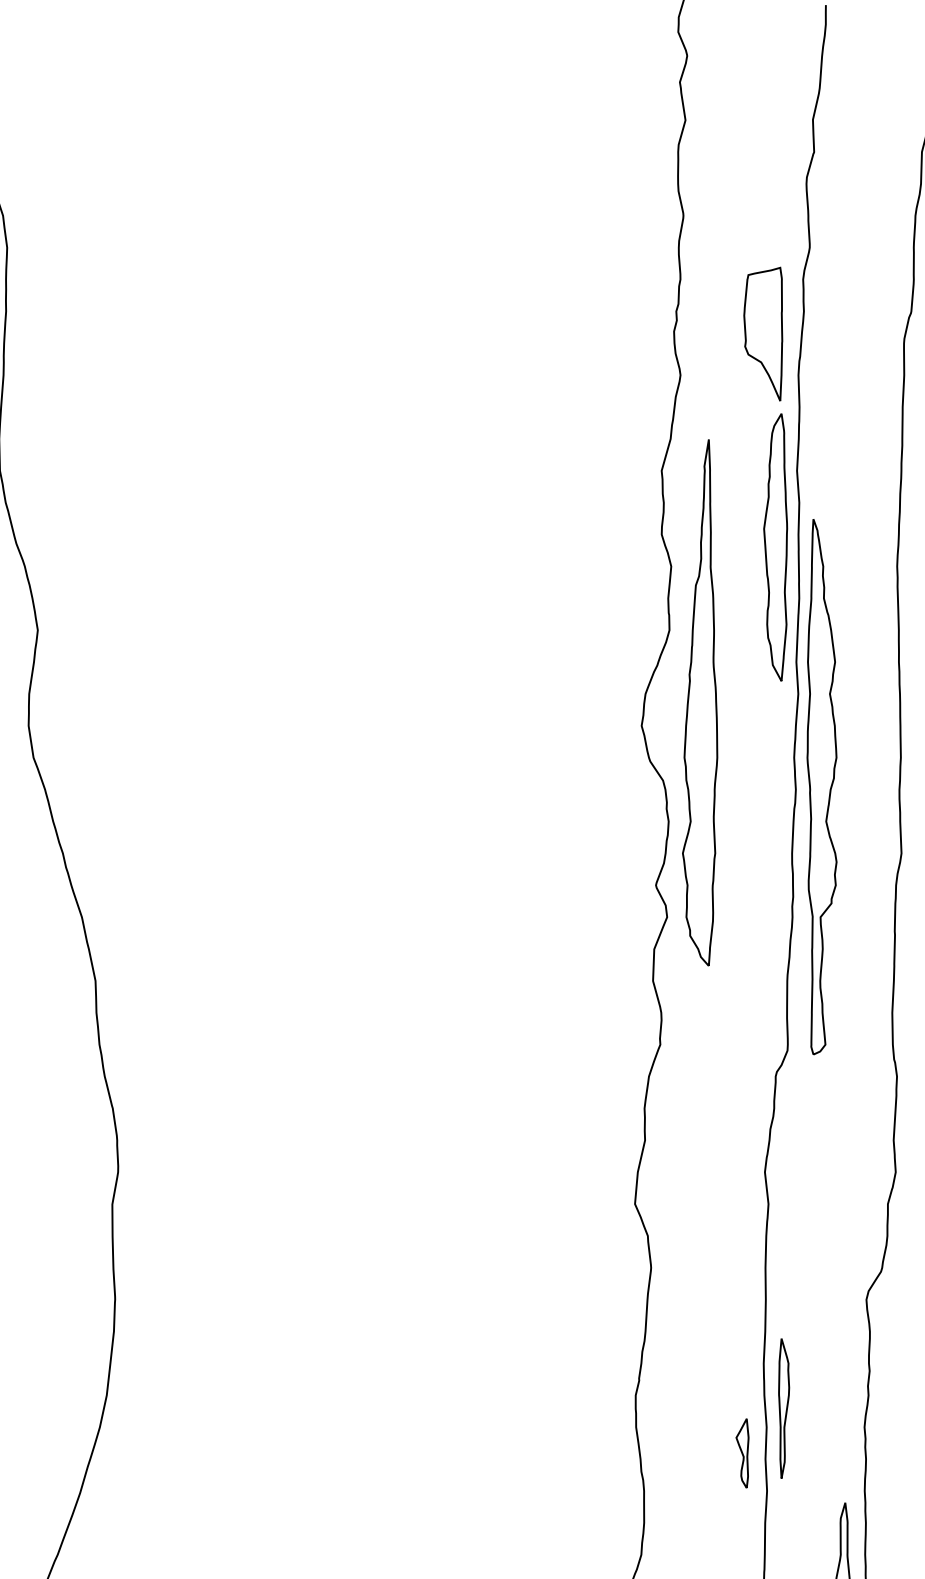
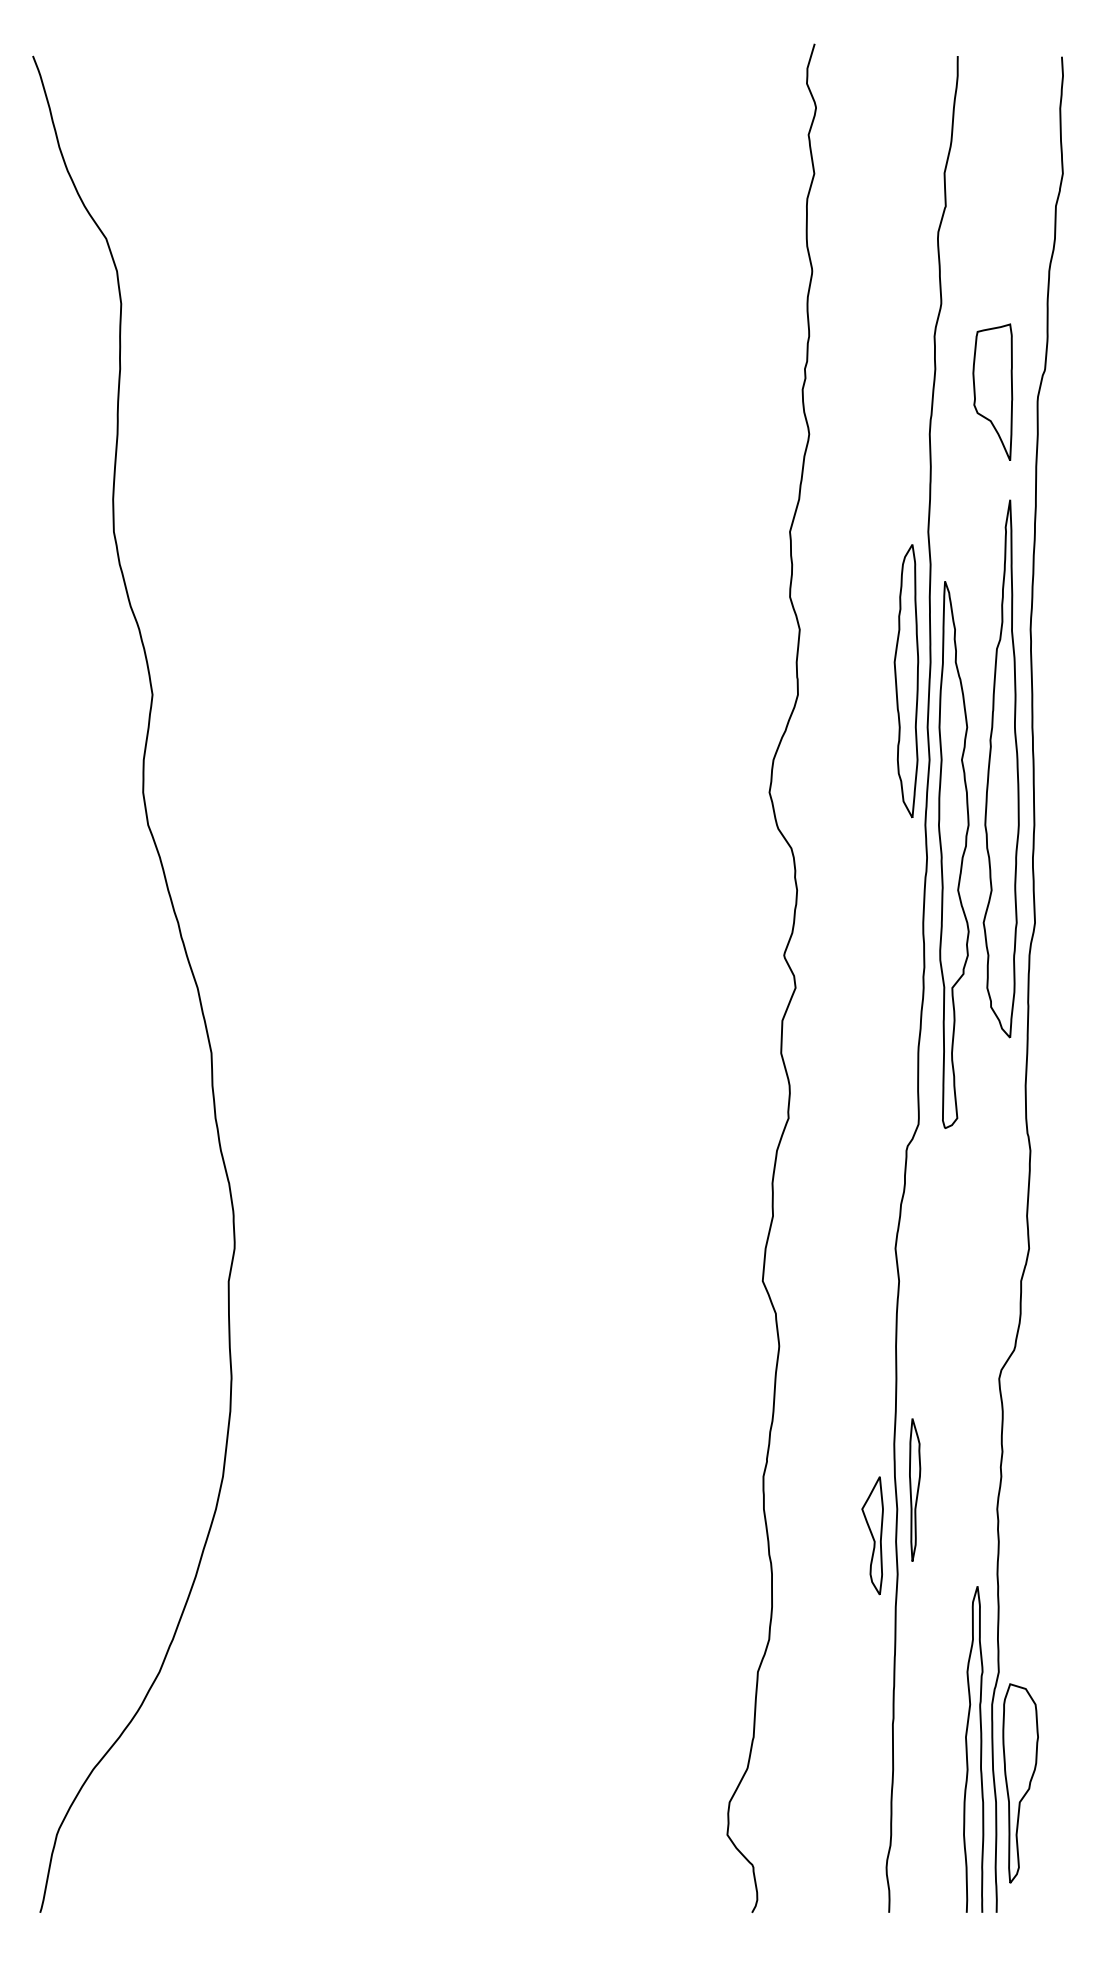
part: (762, 333) -> (992, 391), moved
part: (775, 547) -> (906, 681), moved
part: (699, 702) -> (1000, 768), moved
part: (742, 1453) -> (872, 1535), size x1.67

